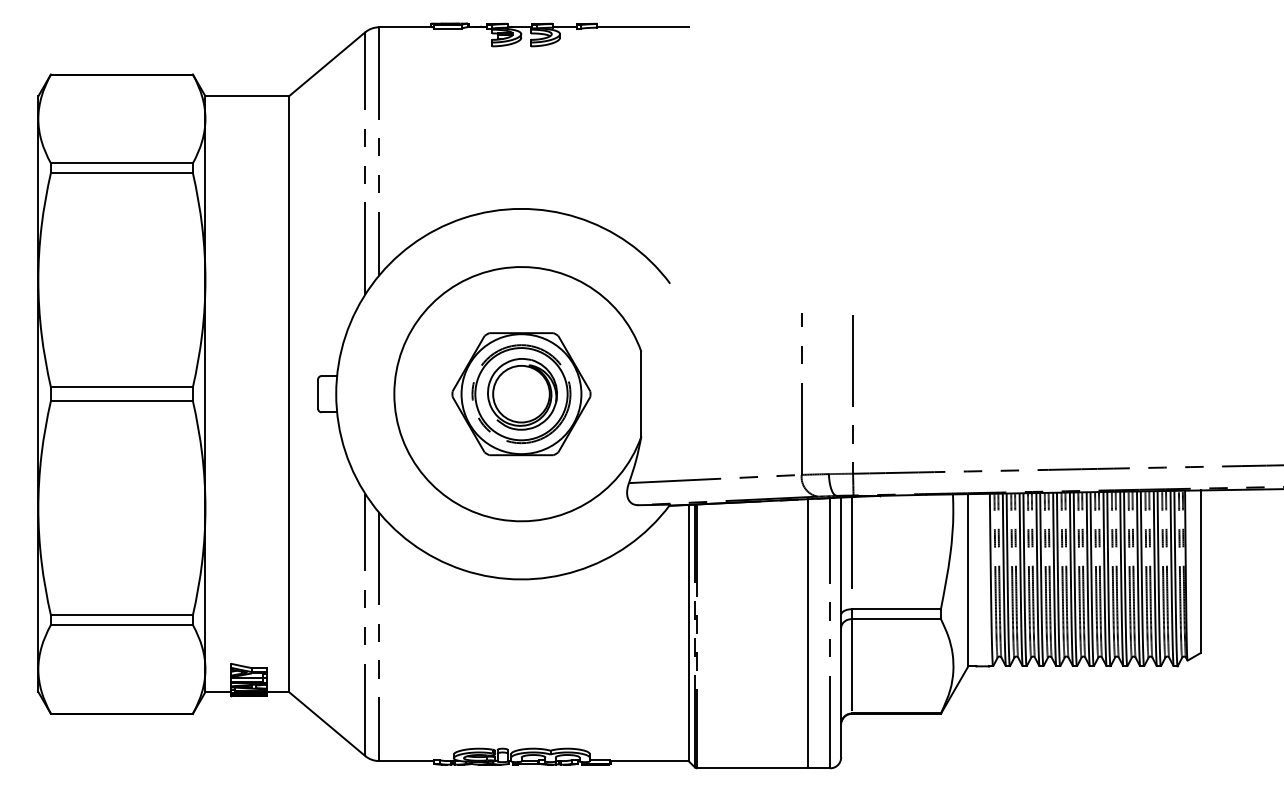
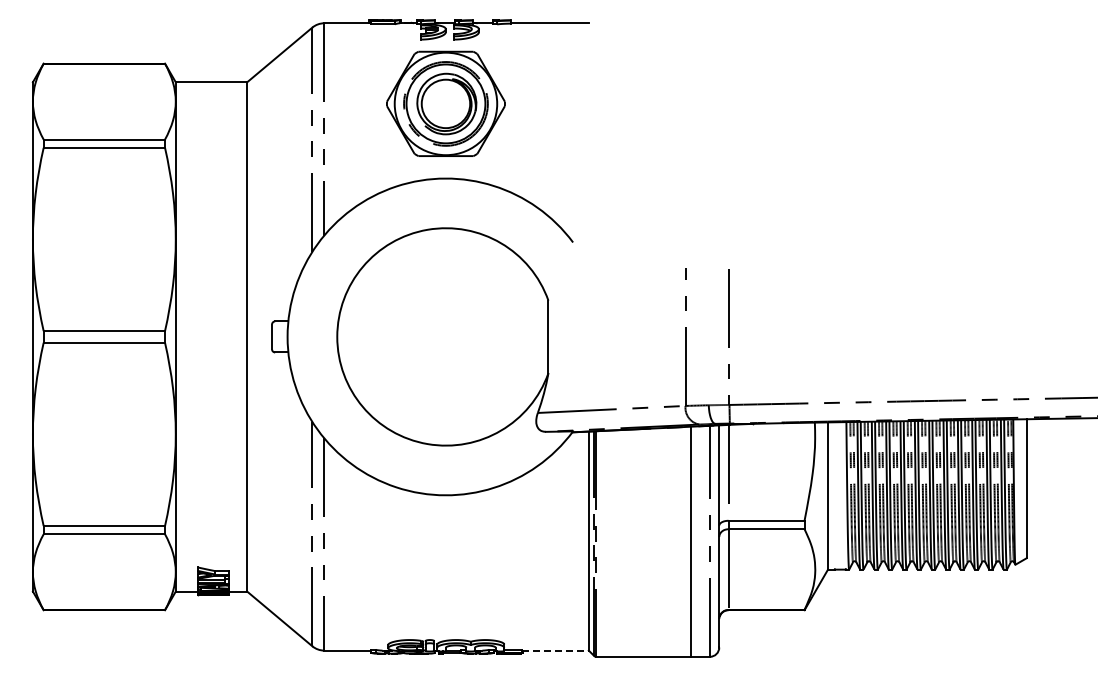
part: (520, 393) -> (445, 103), moved
line: (649, 760) -> (555, 650), solid -> dashed

